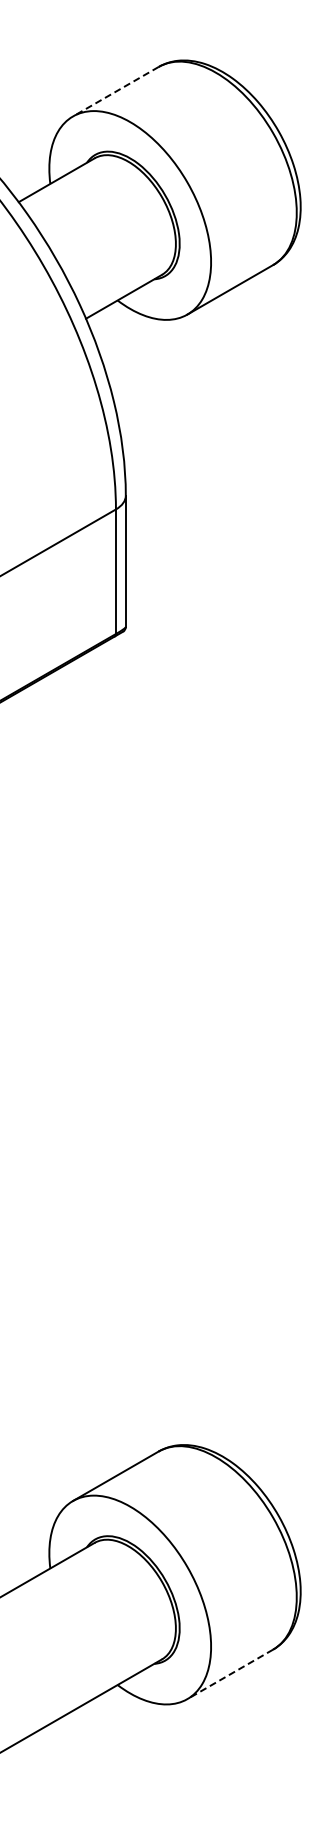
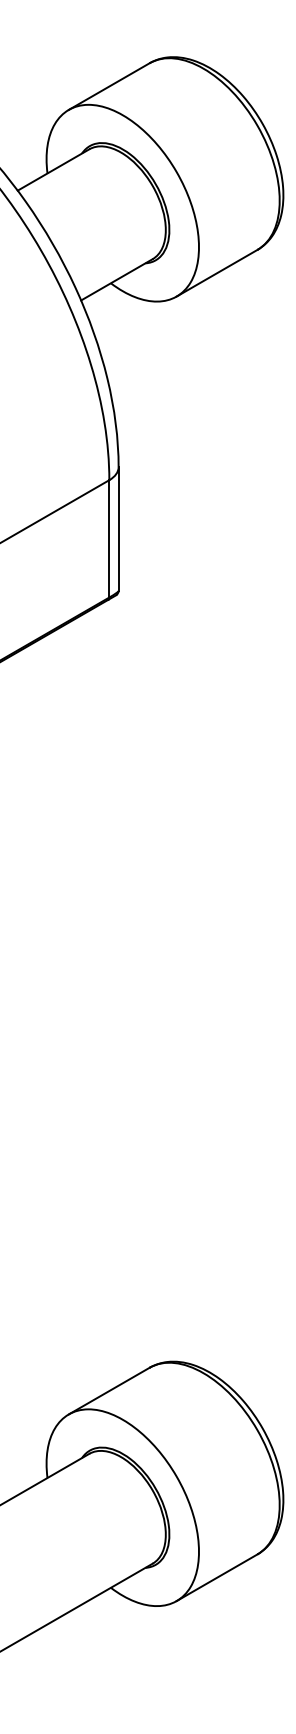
line: (115, 91) -> (108, 86), dashed -> solid
line: (229, 1674) -> (216, 1577), dashed -> solid

